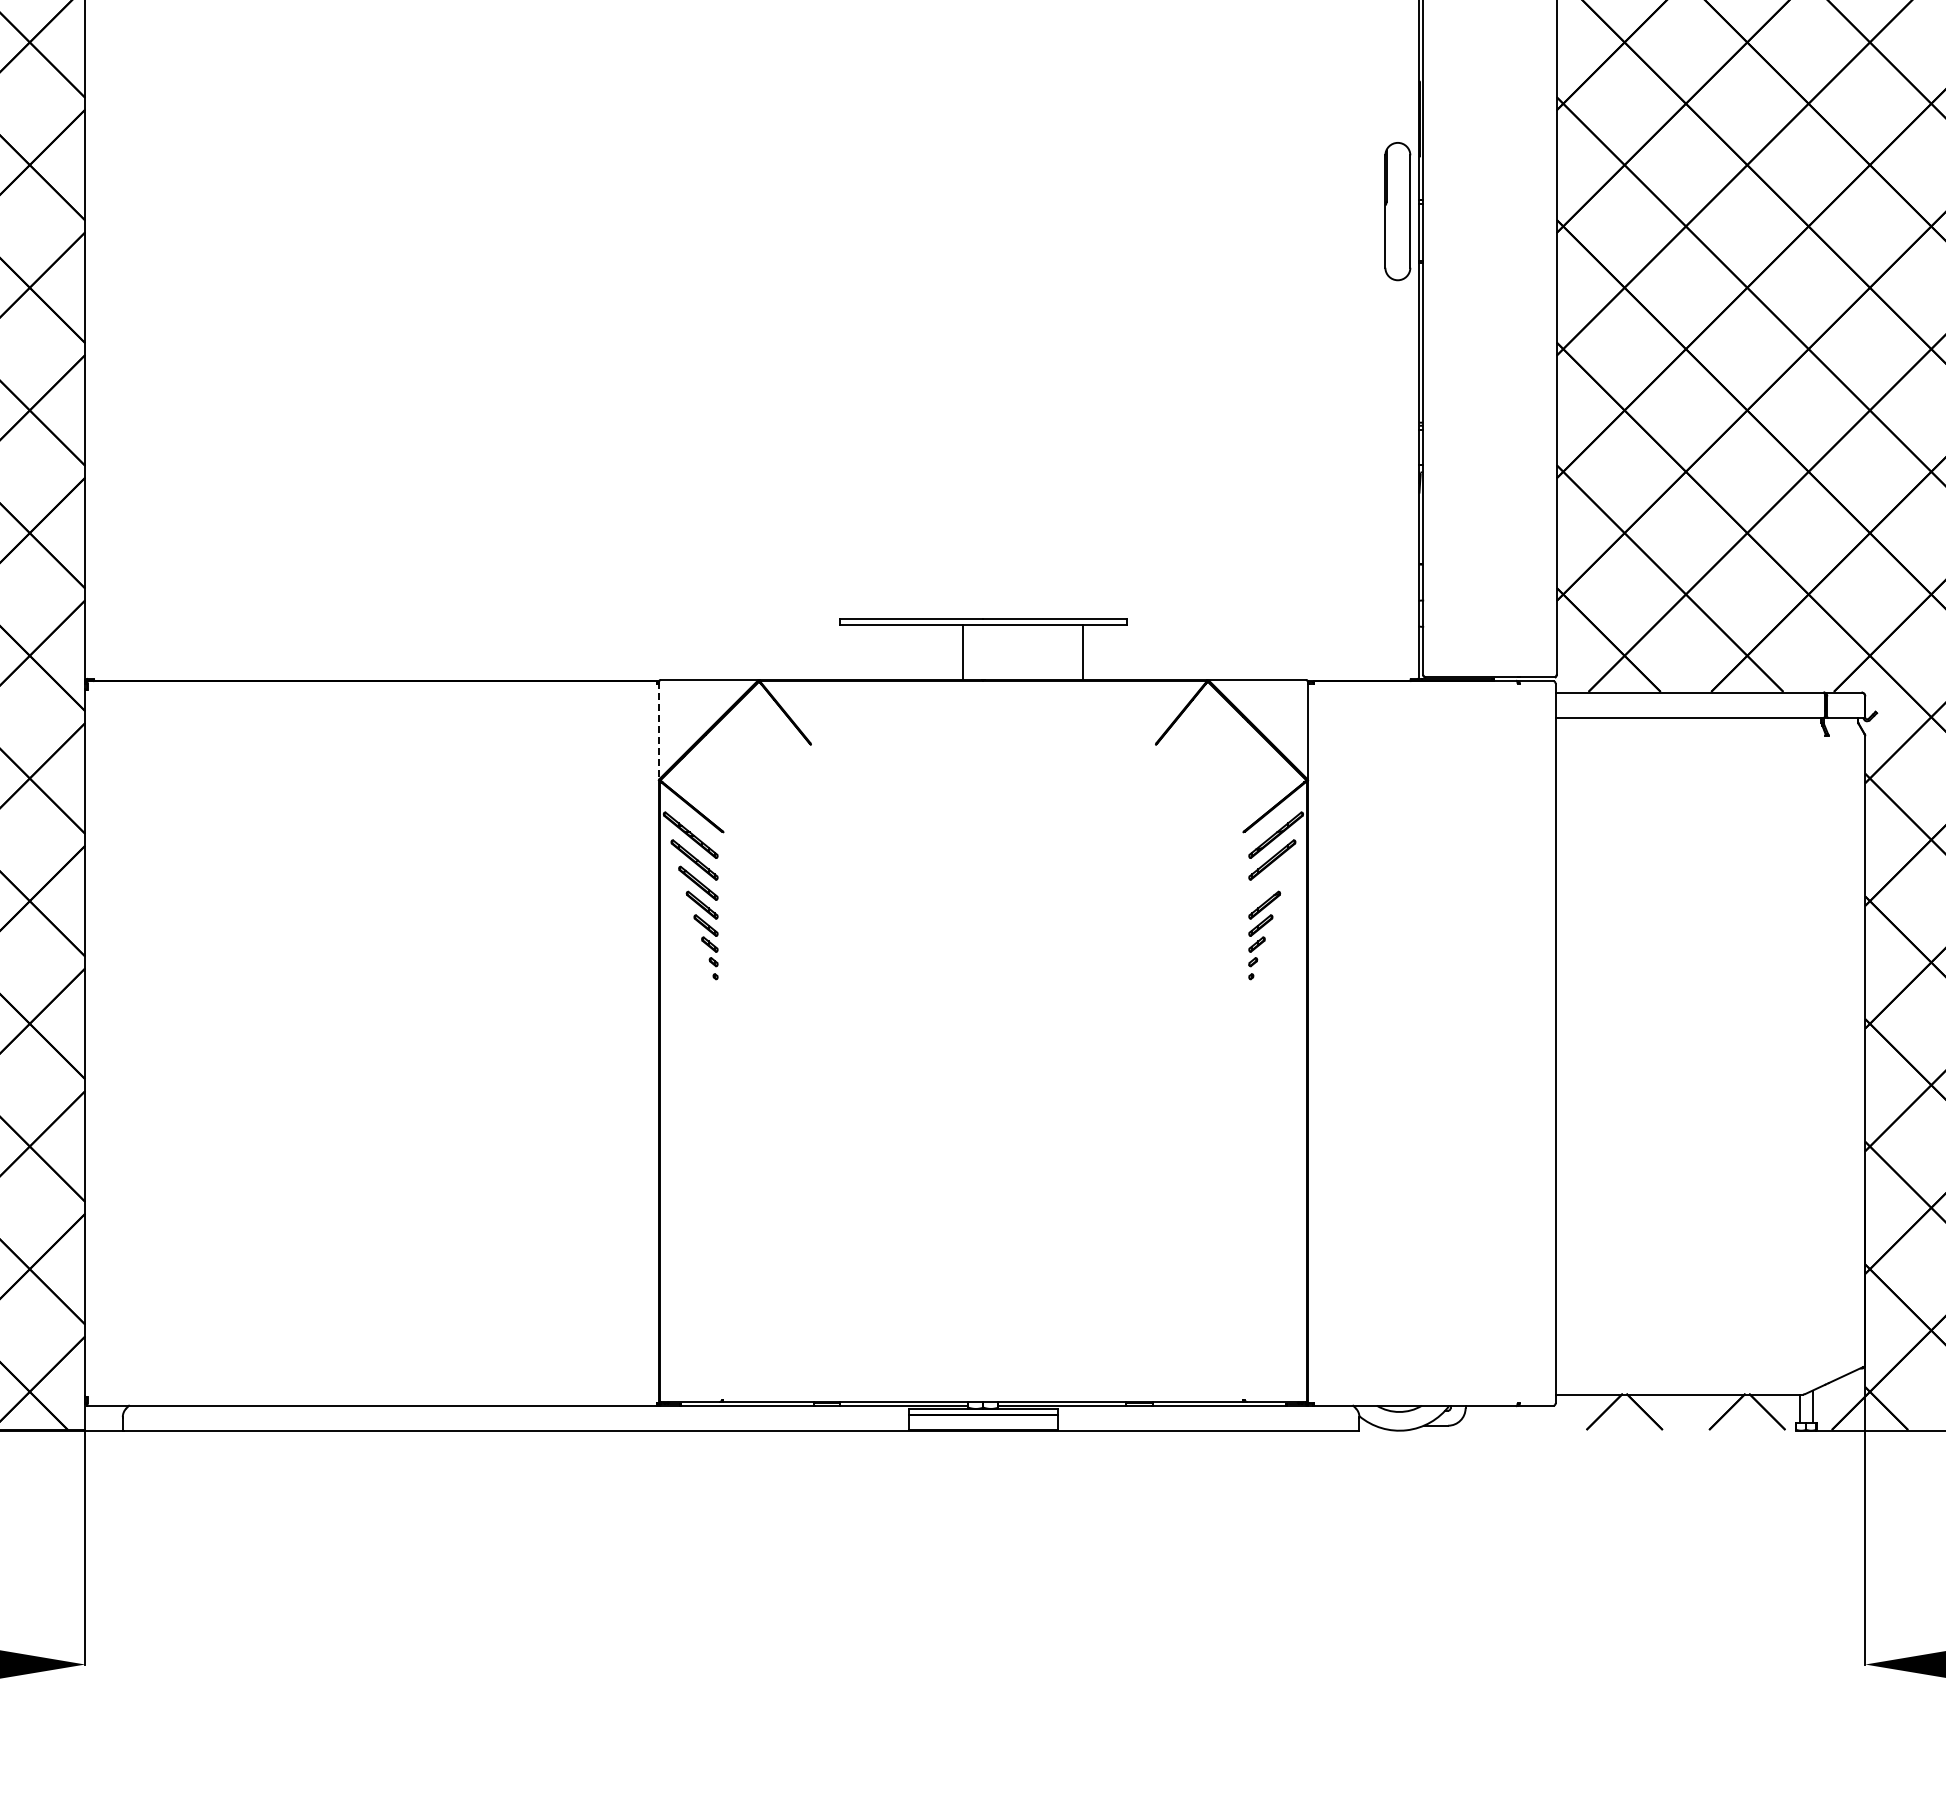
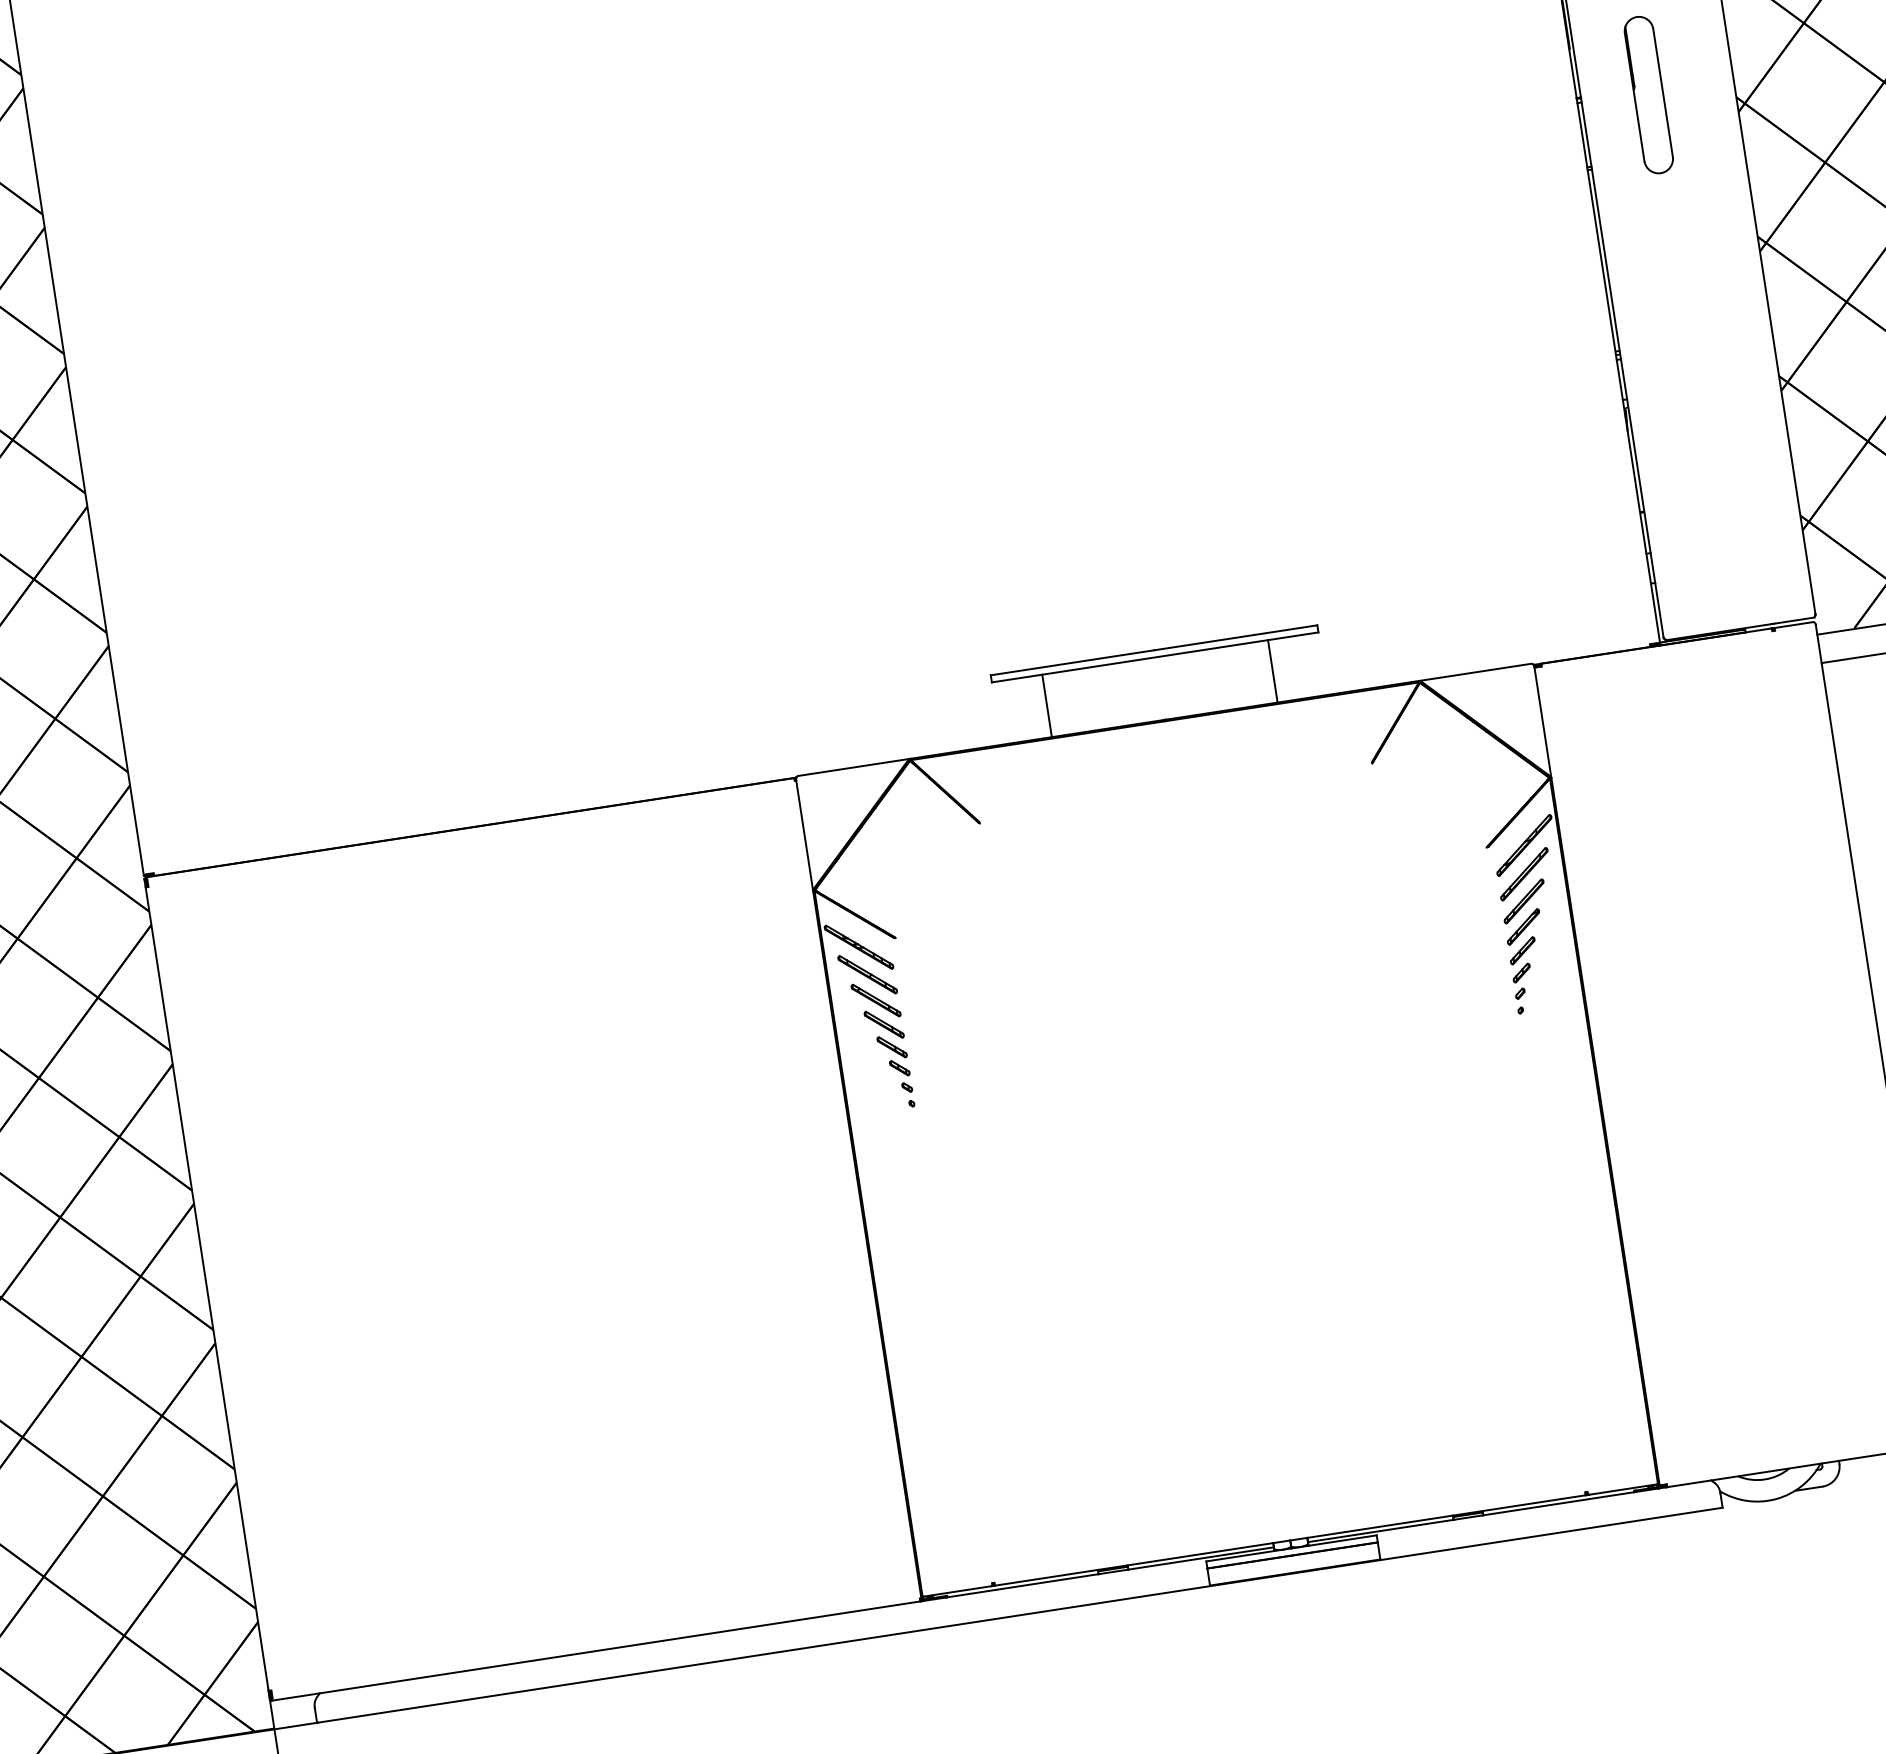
part: (1397, 211) -> (1648, 95), moved
line: (963, 652) -> (1047, 705), moved
line: (658, 732) -> (804, 836), dashed -> solid
part: (1268, 882) -> (1523, 900), added

